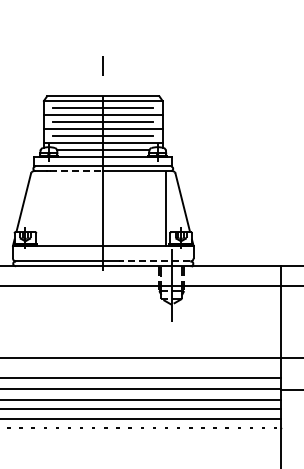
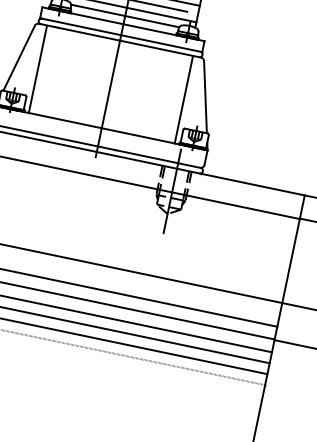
line: (77, 171) -> (89, 34), dashed -> solid
line: (41, 208) -> (38, 69), added
line: (154, 261) -> (157, 159), dashed -> solid

